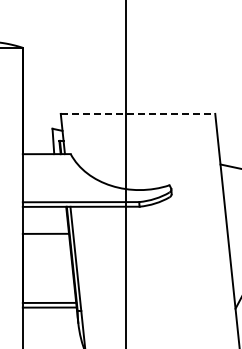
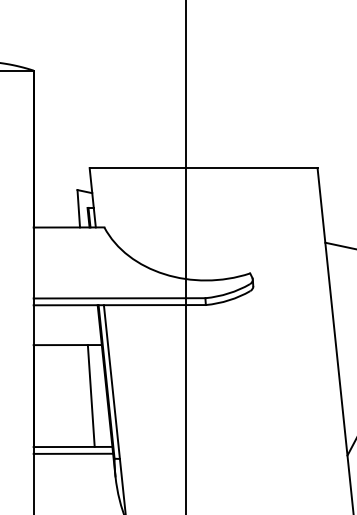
line: (138, 113) -> (204, 167), dashed -> solid
line: (61, 267) -> (90, 394), added

